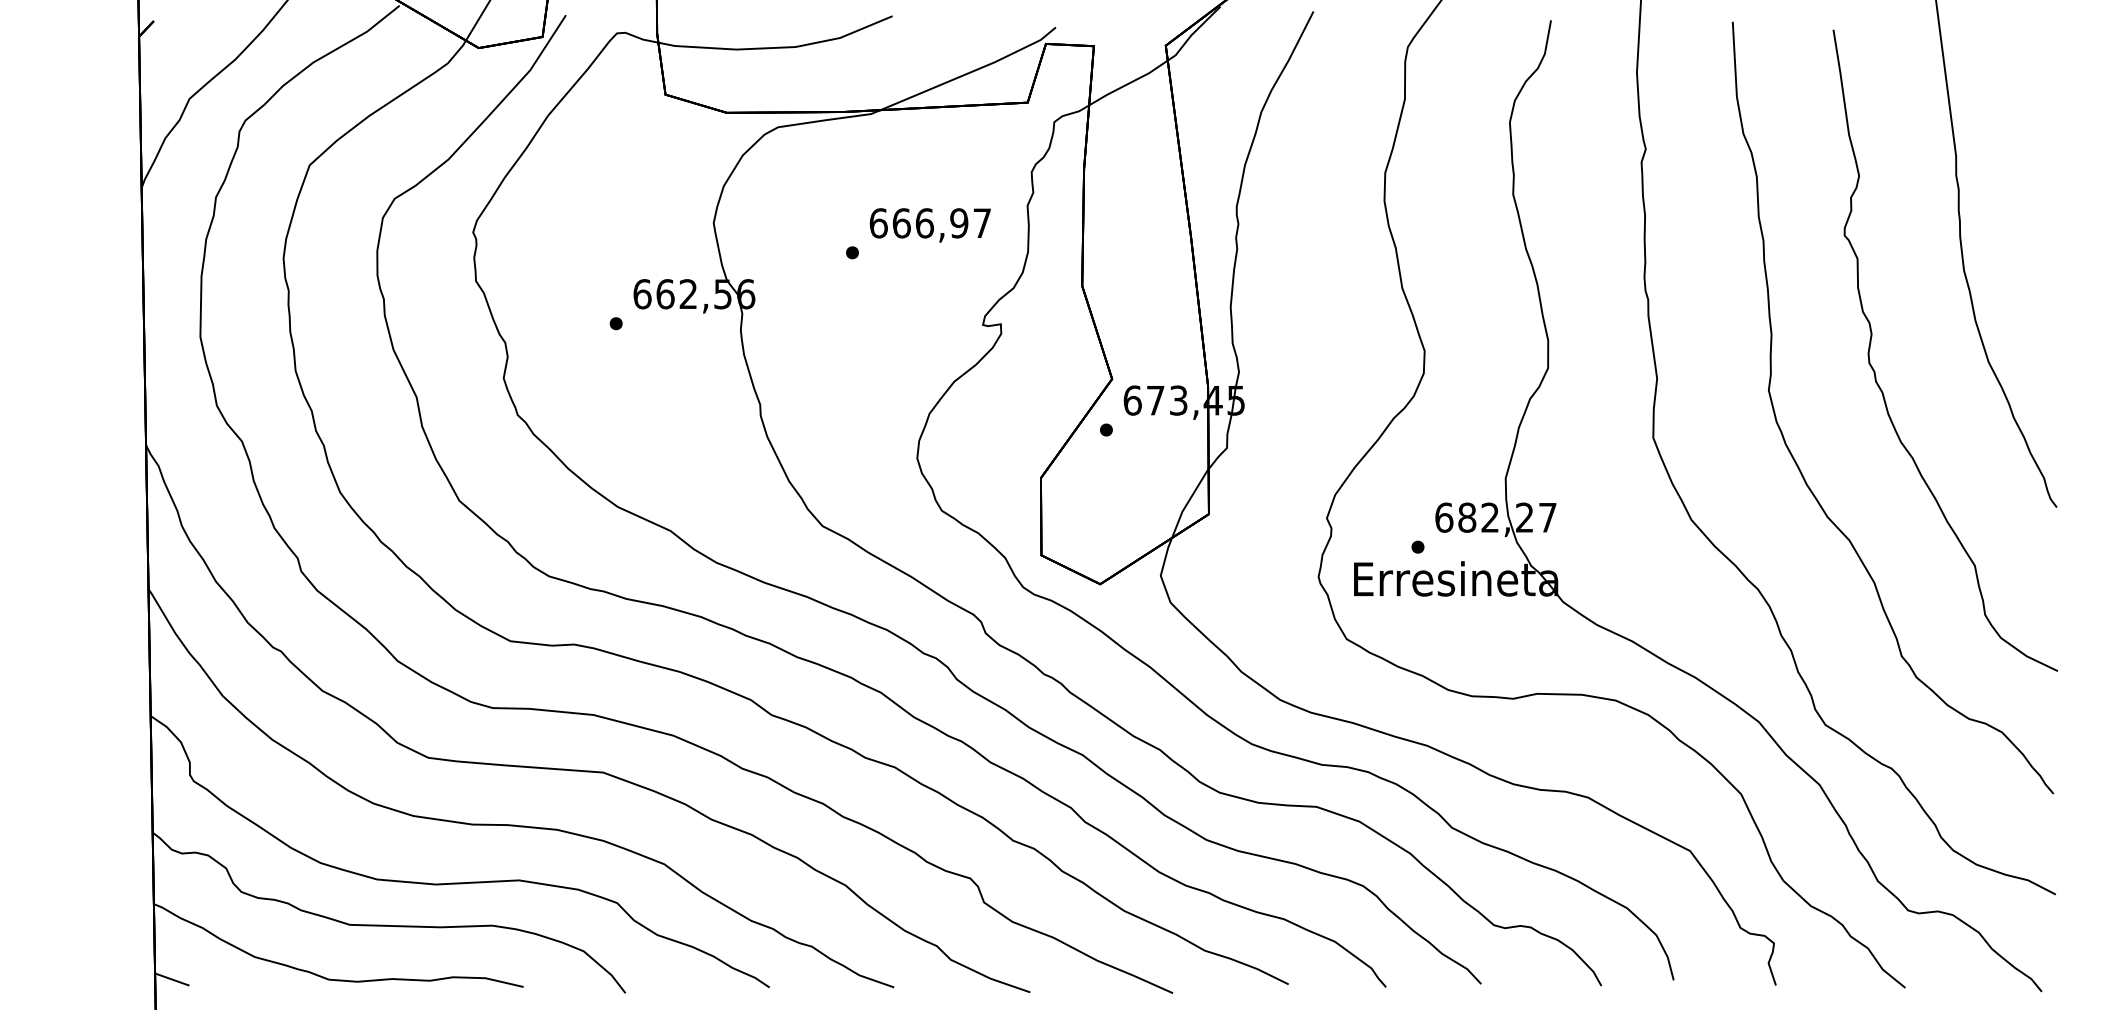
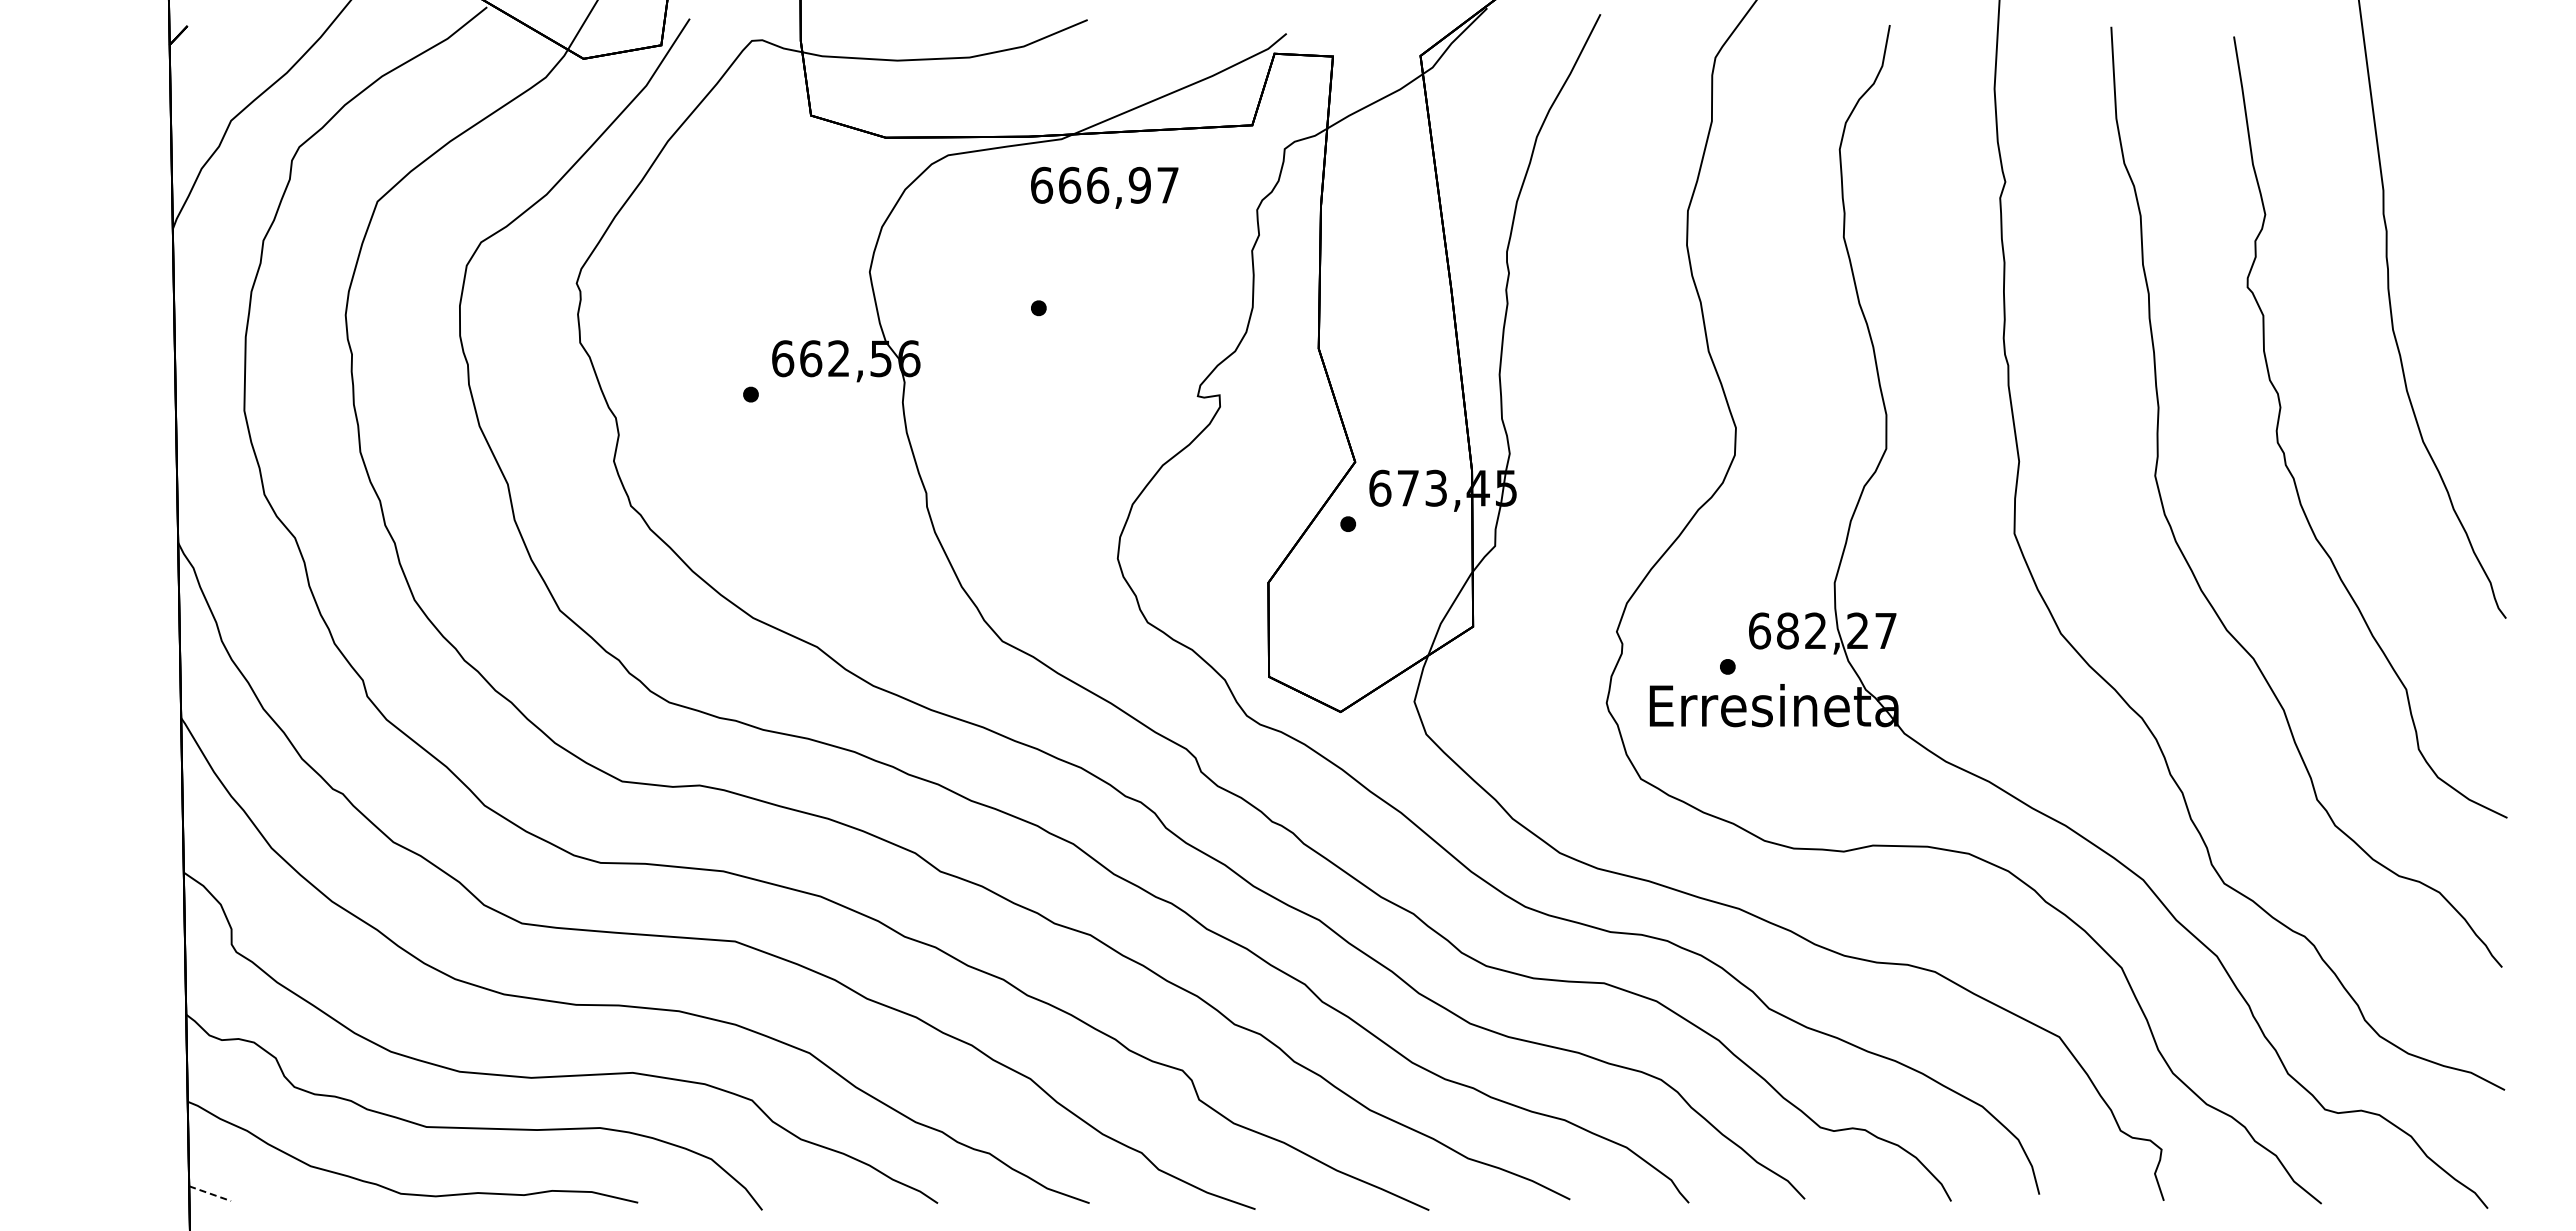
text: (930, 225) -> (1104, 187), moved
line: (172, 979) -> (210, 1193), solid -> dashed

